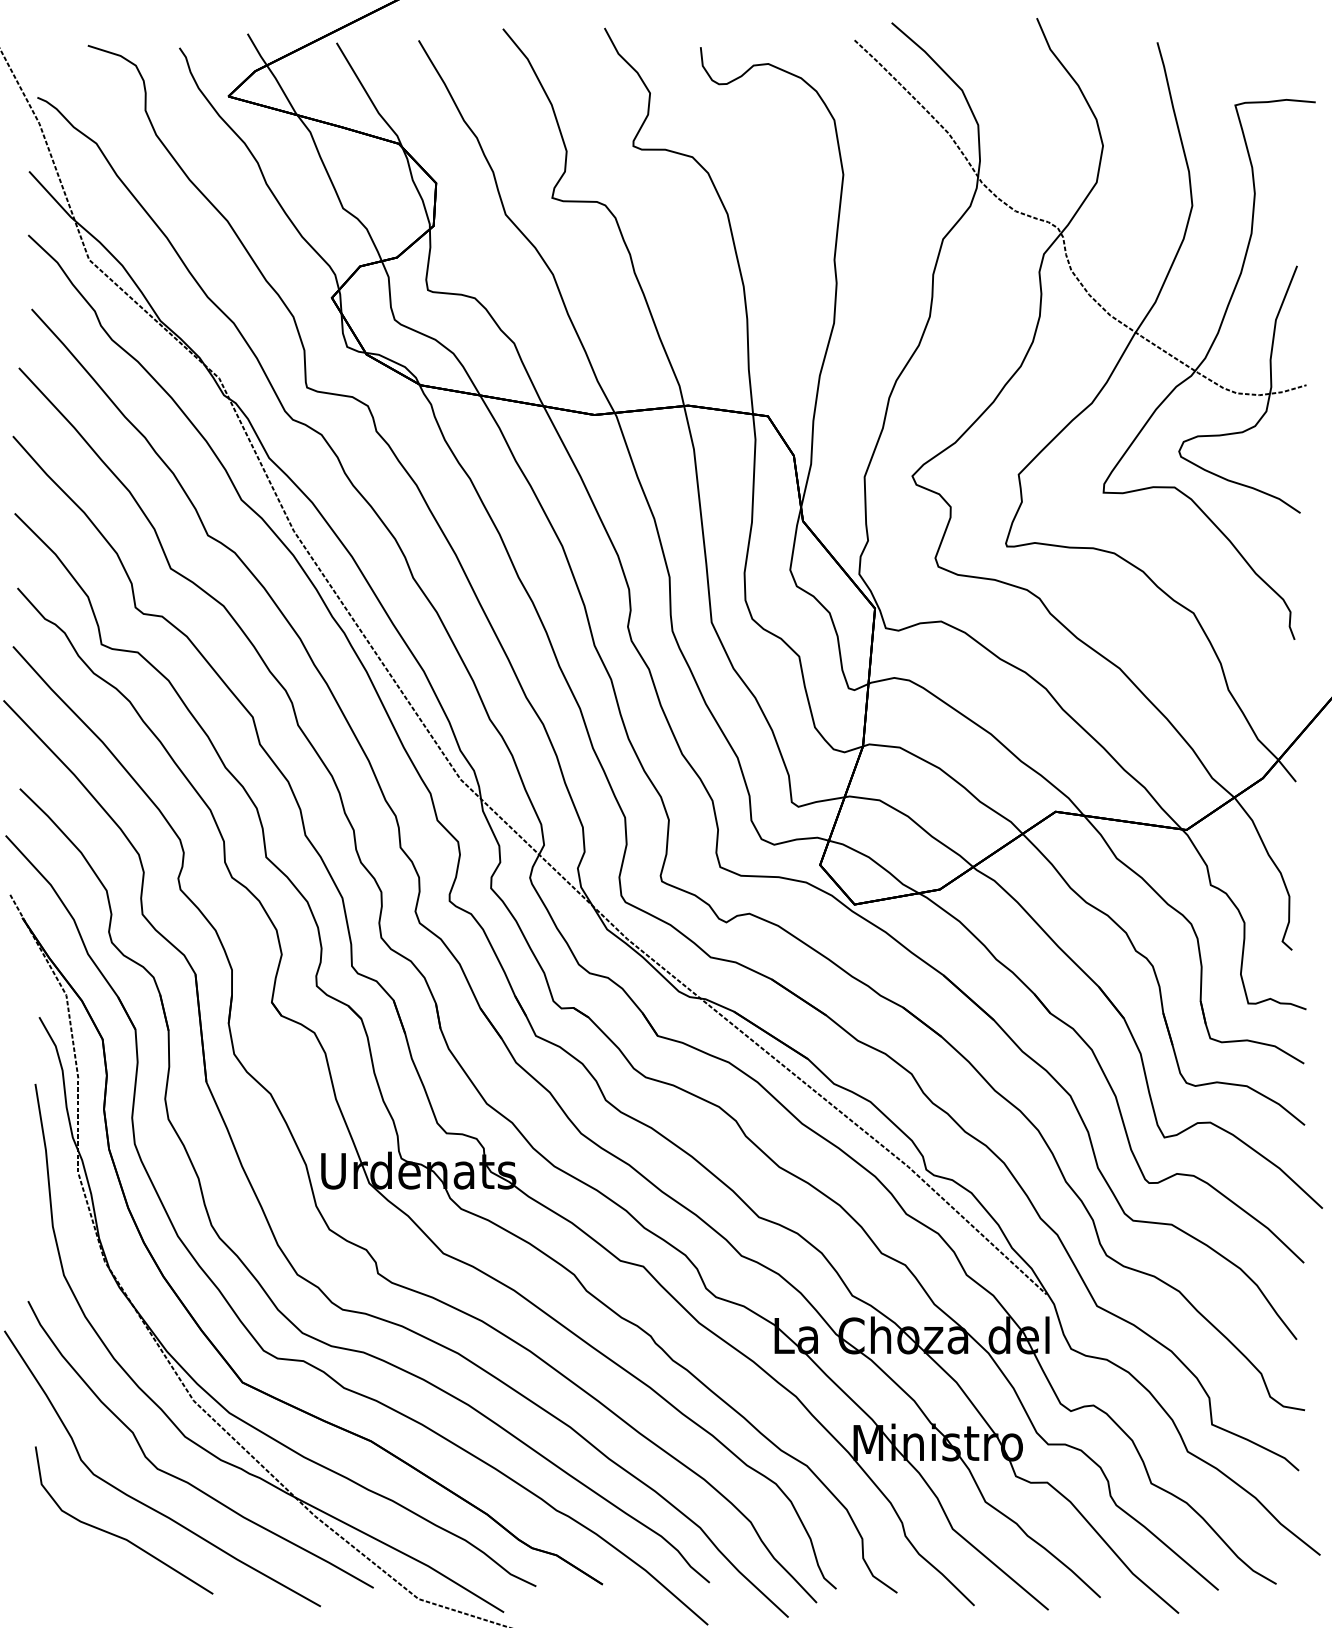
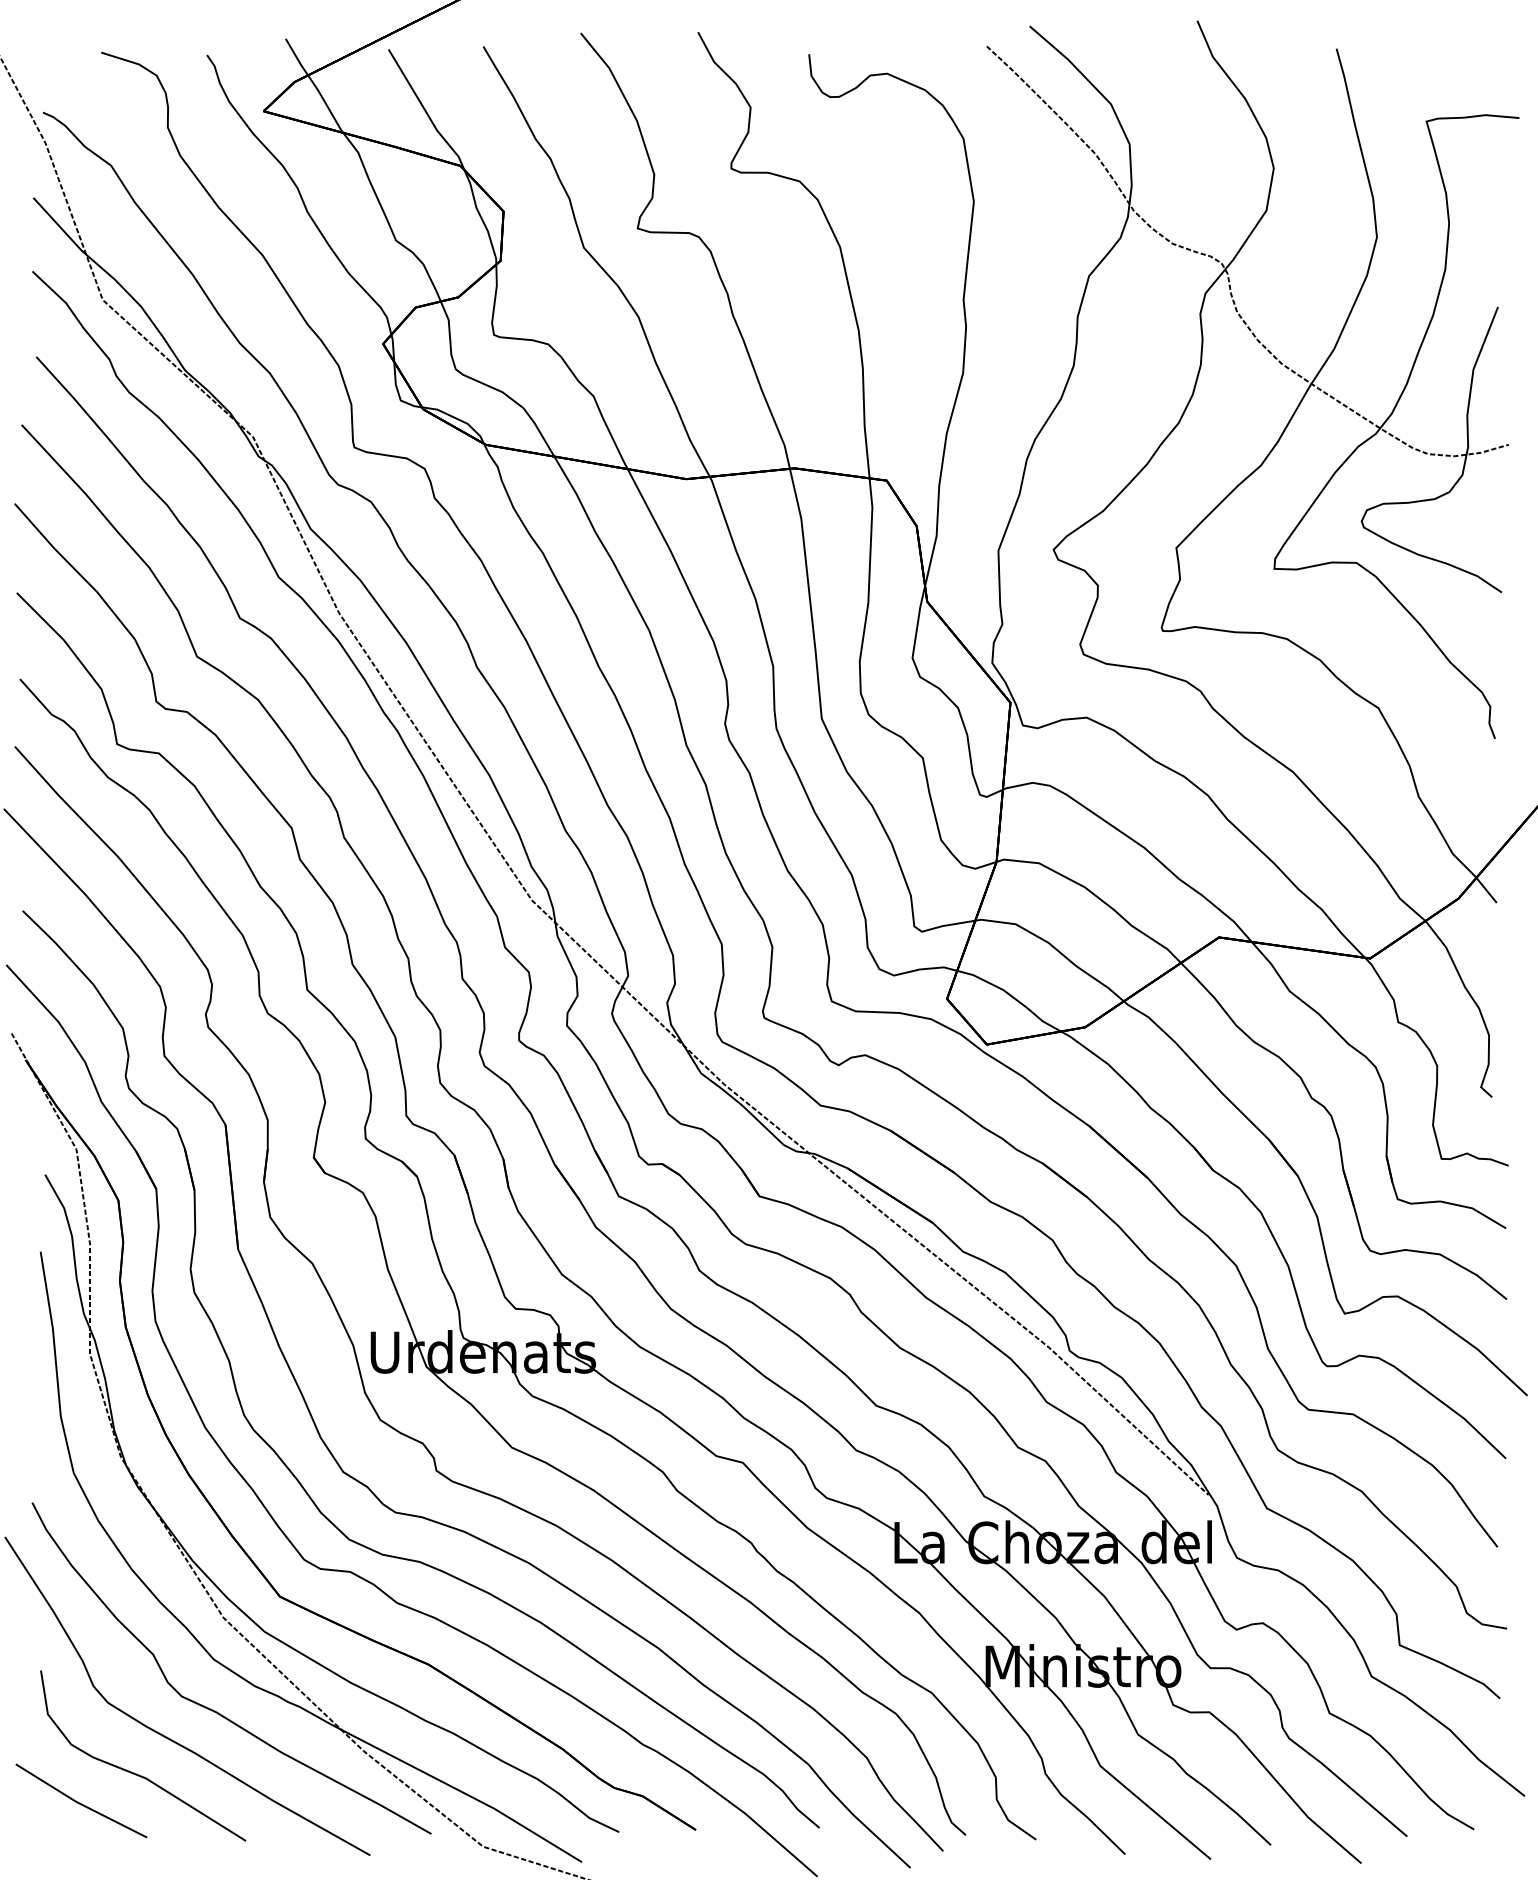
line: (69, 1560) -> (80, 1802), added

